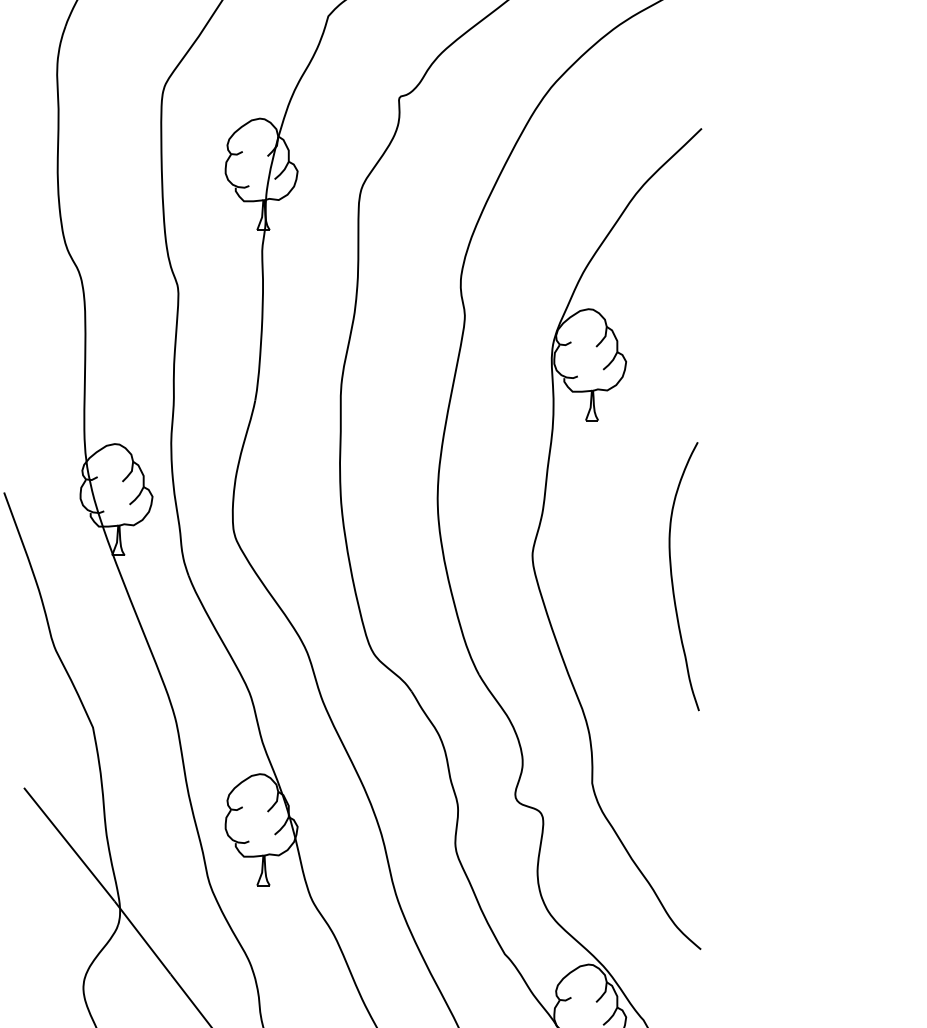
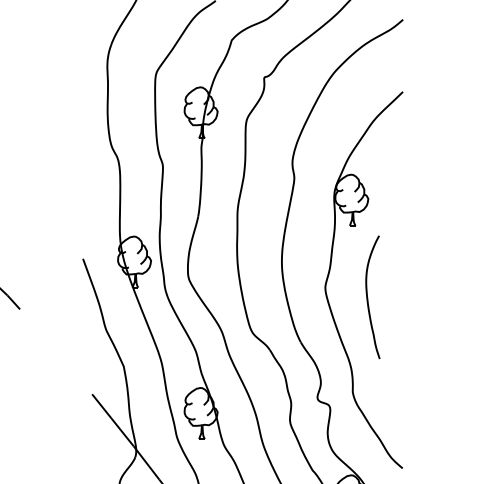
curve: (674, 576) -> (368, 297), moved

